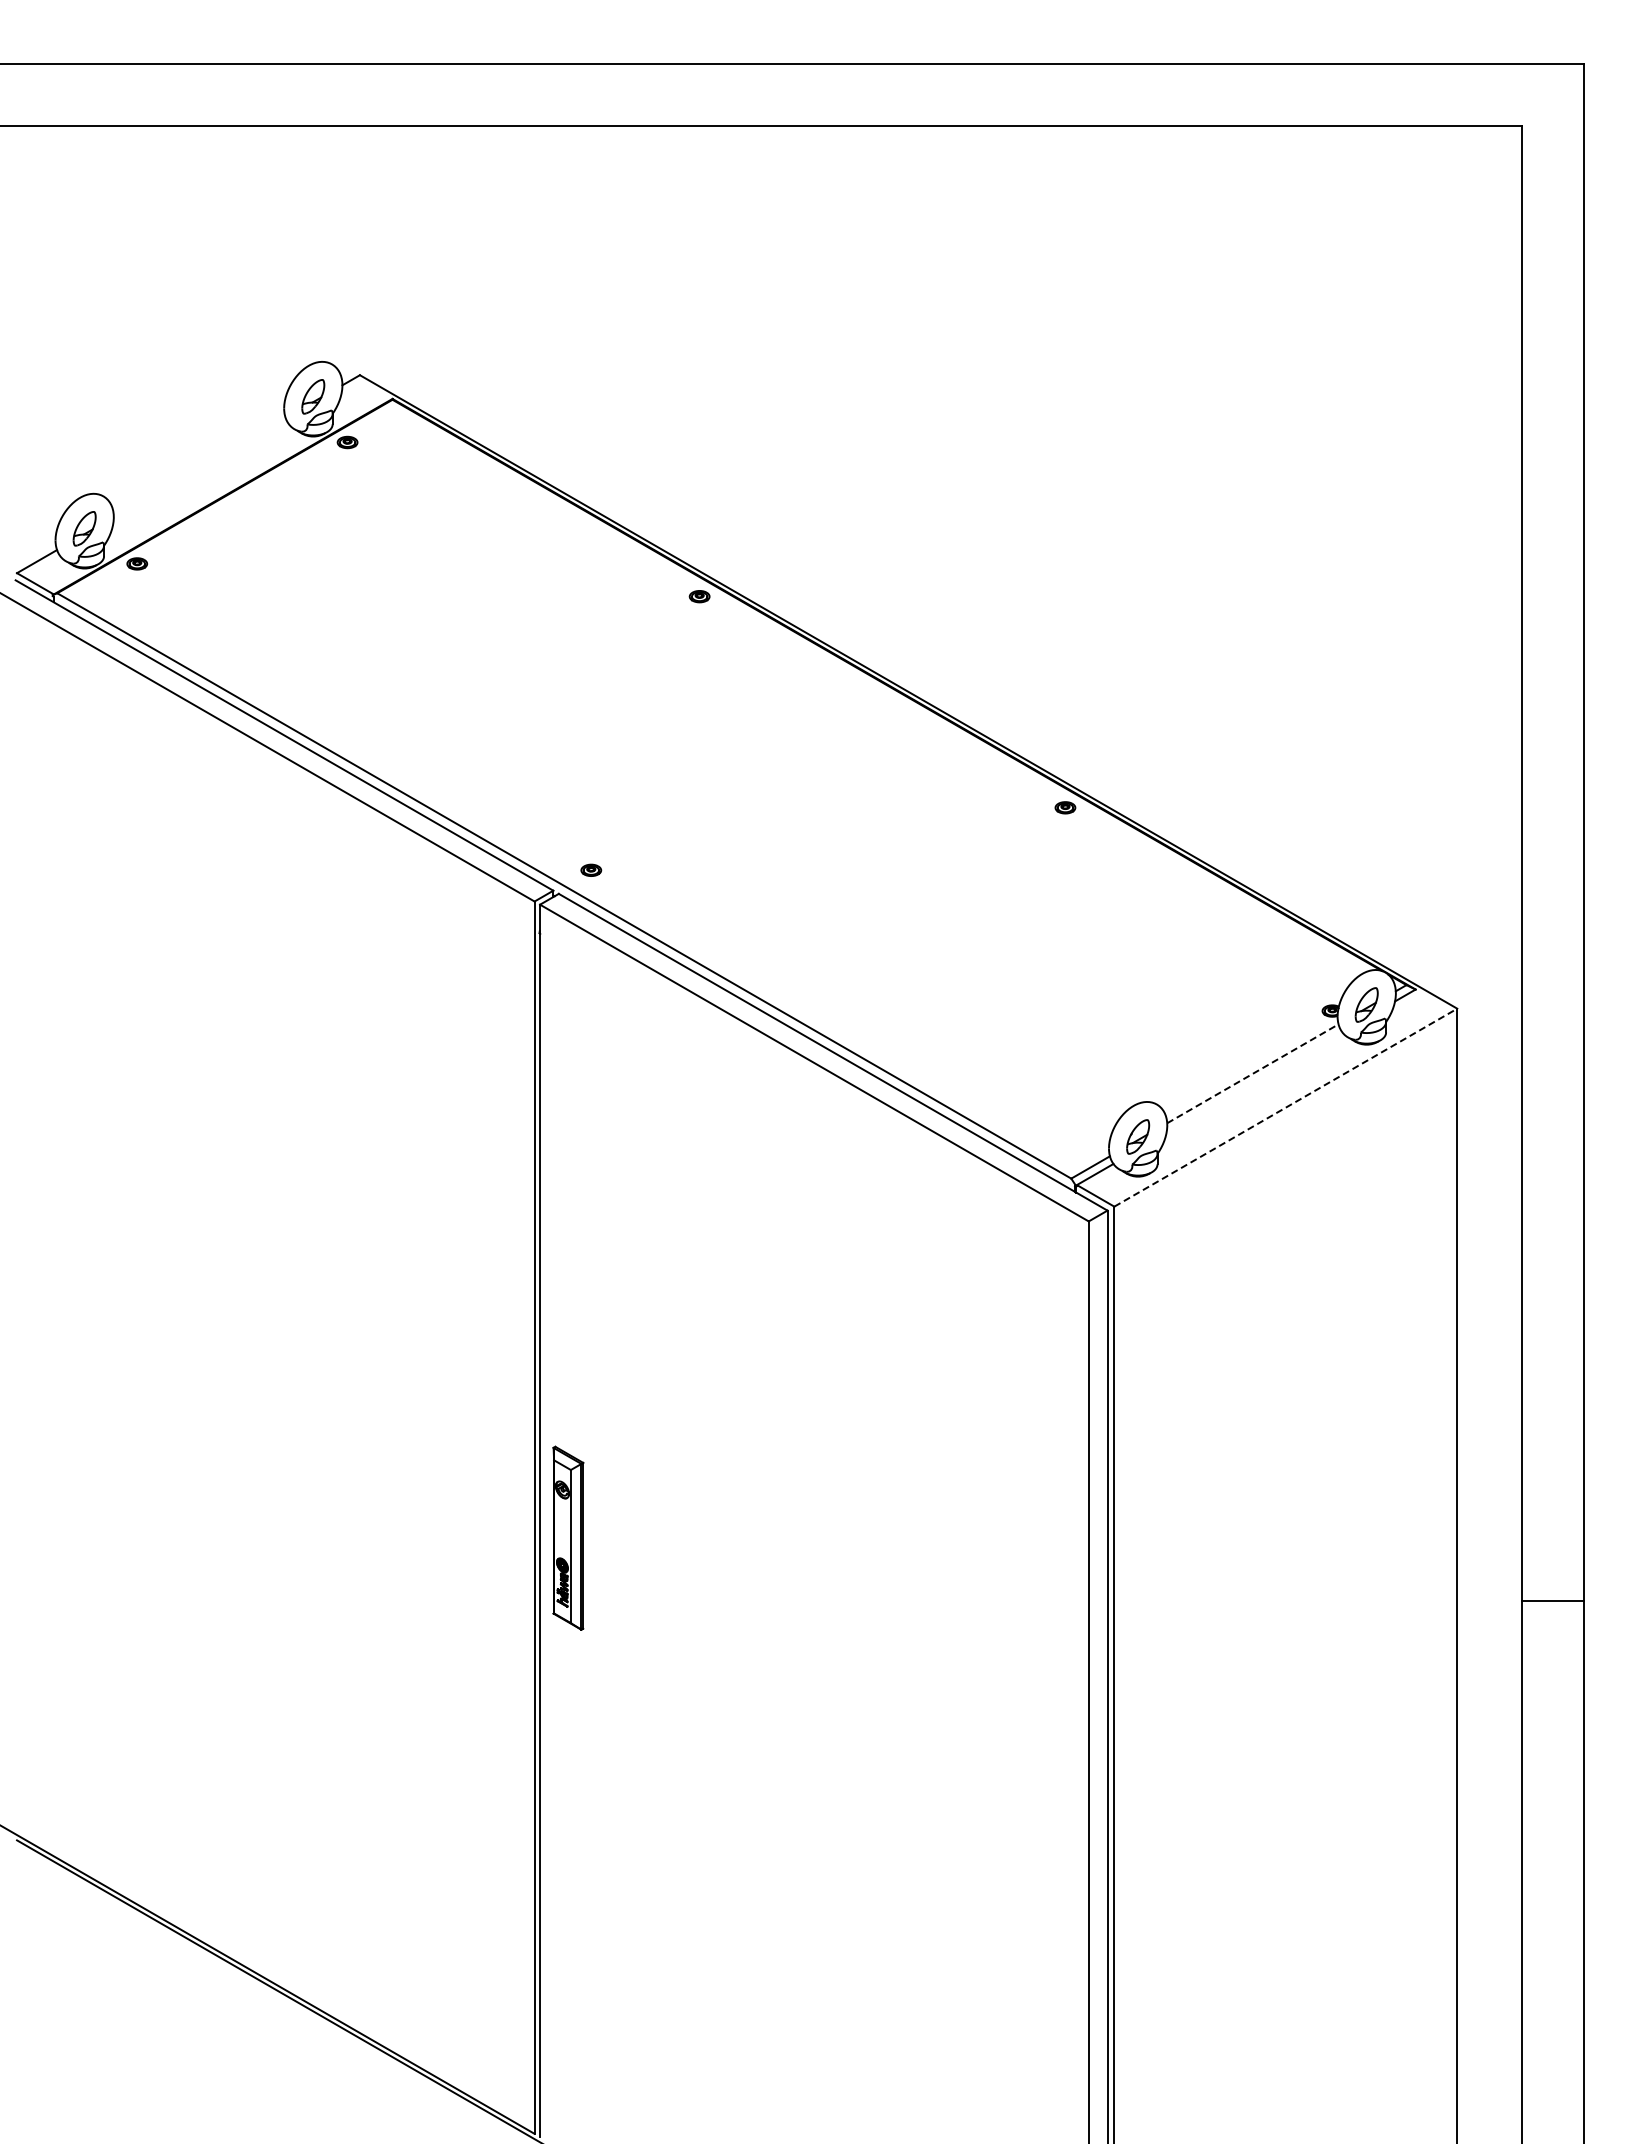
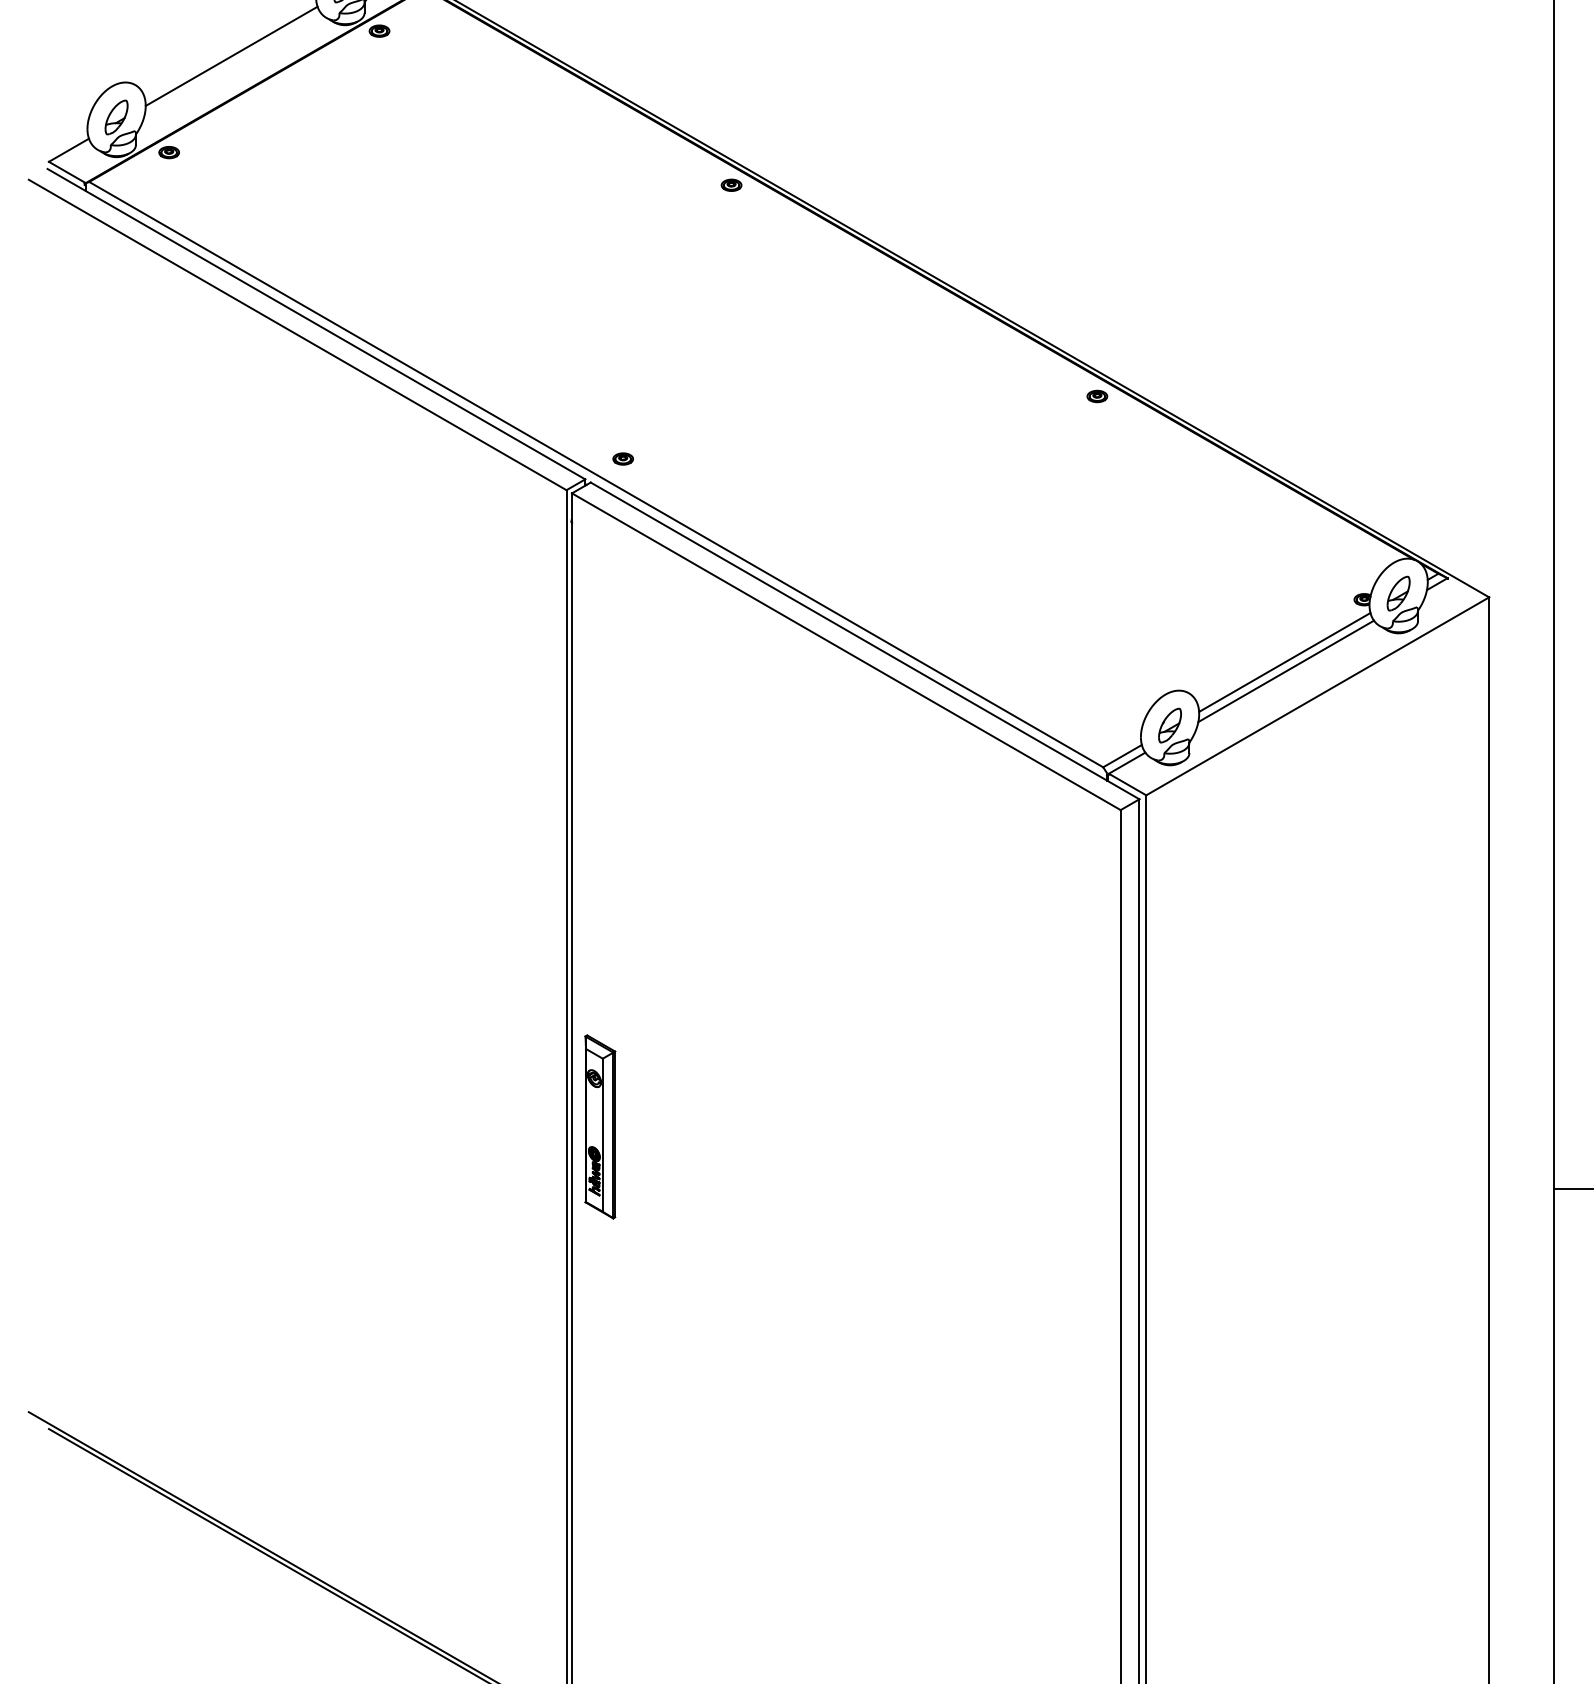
line: (199, 467) -> (231, 56), added
line: (1252, 1073) -> (1284, 662), dashed -> solid
line: (1254, 1082) -> (1286, 671), added
line: (1285, 1107) -> (1317, 696), dashed -> solid

